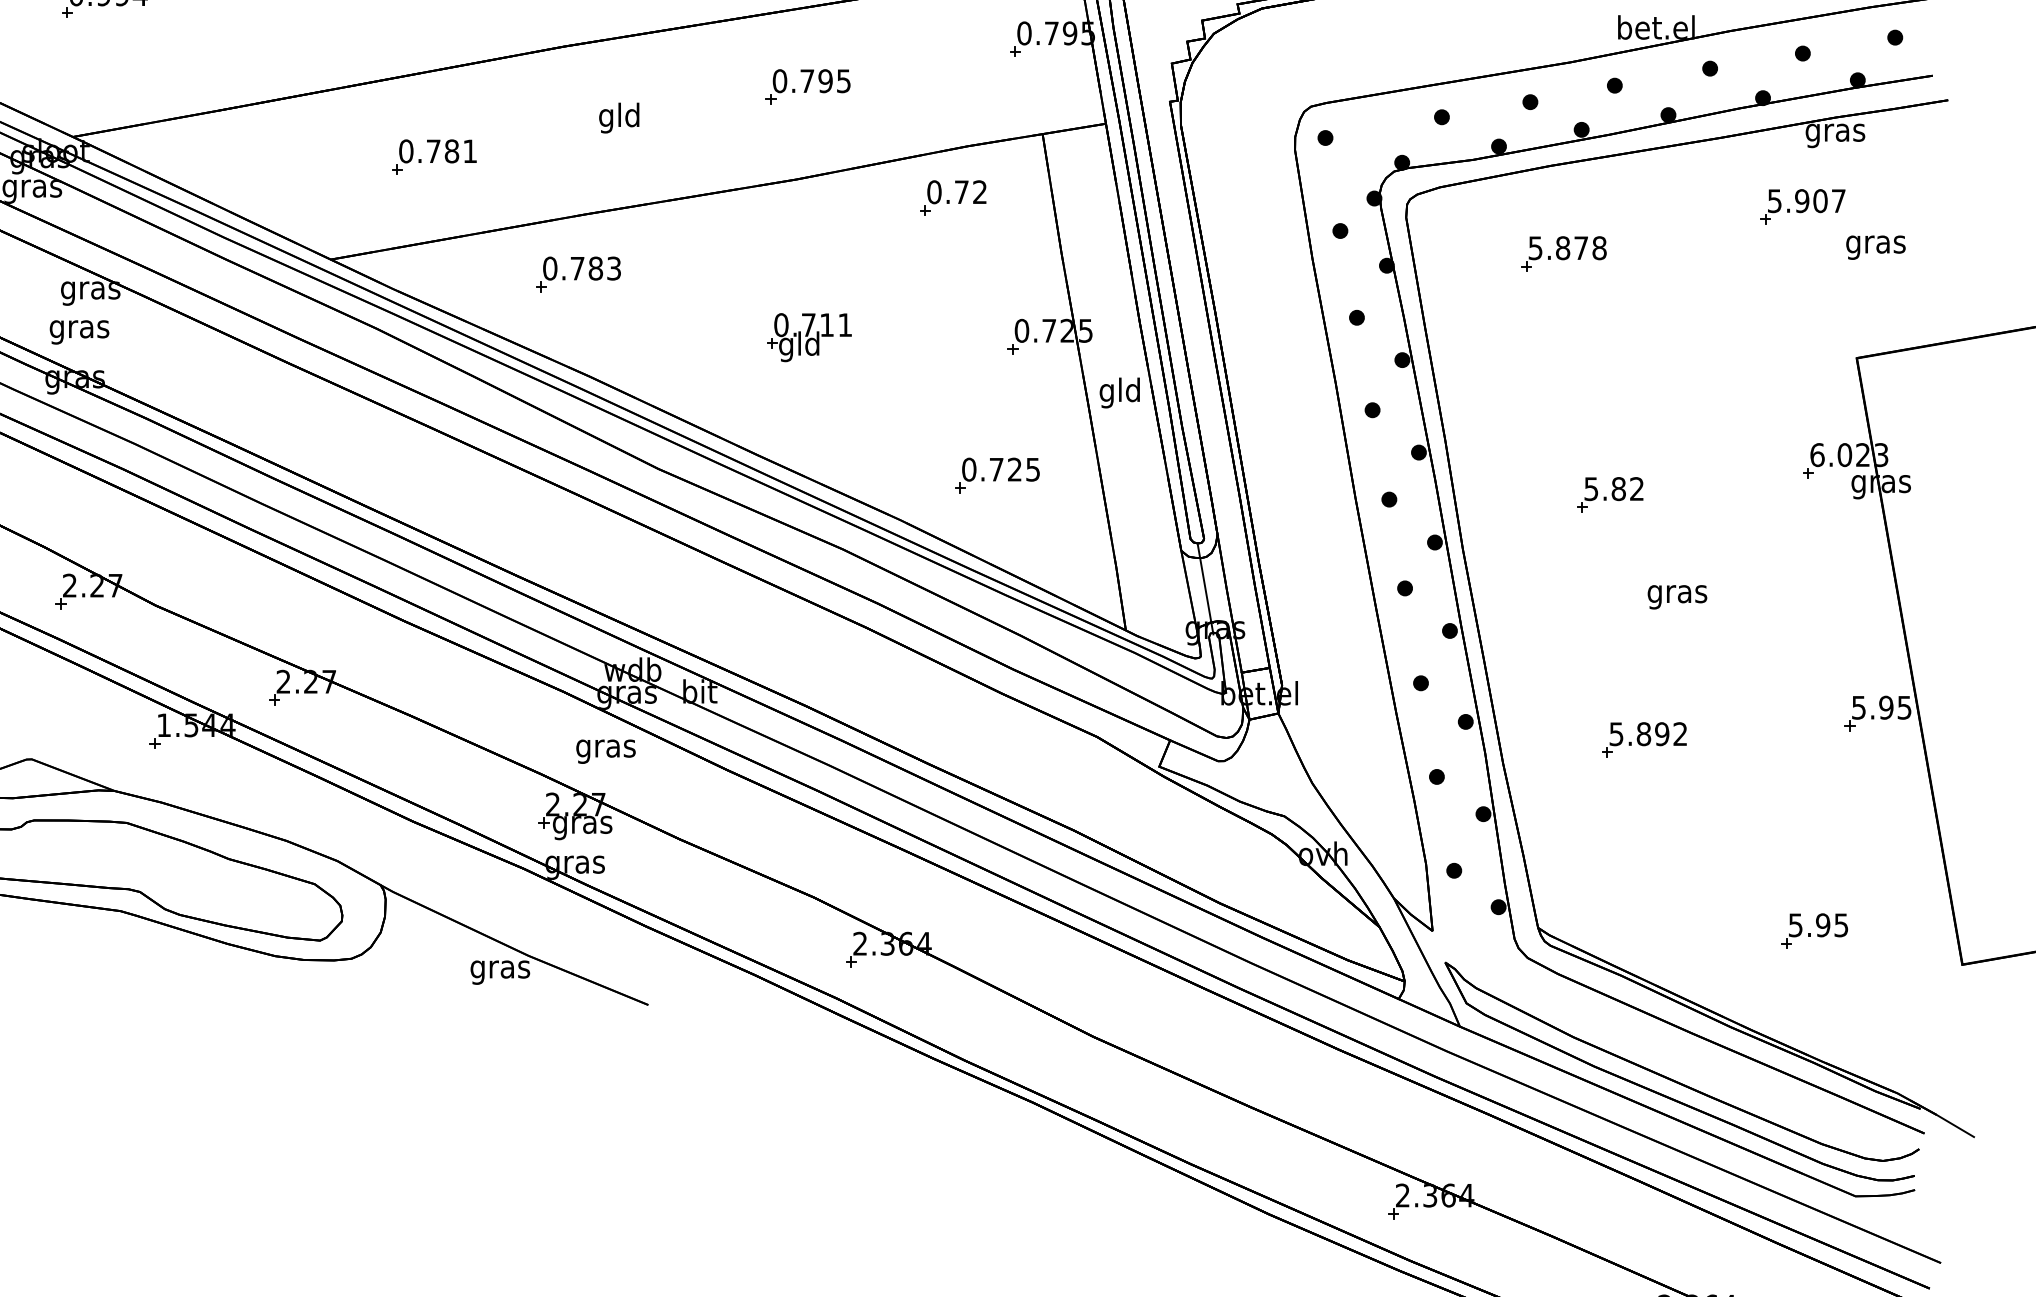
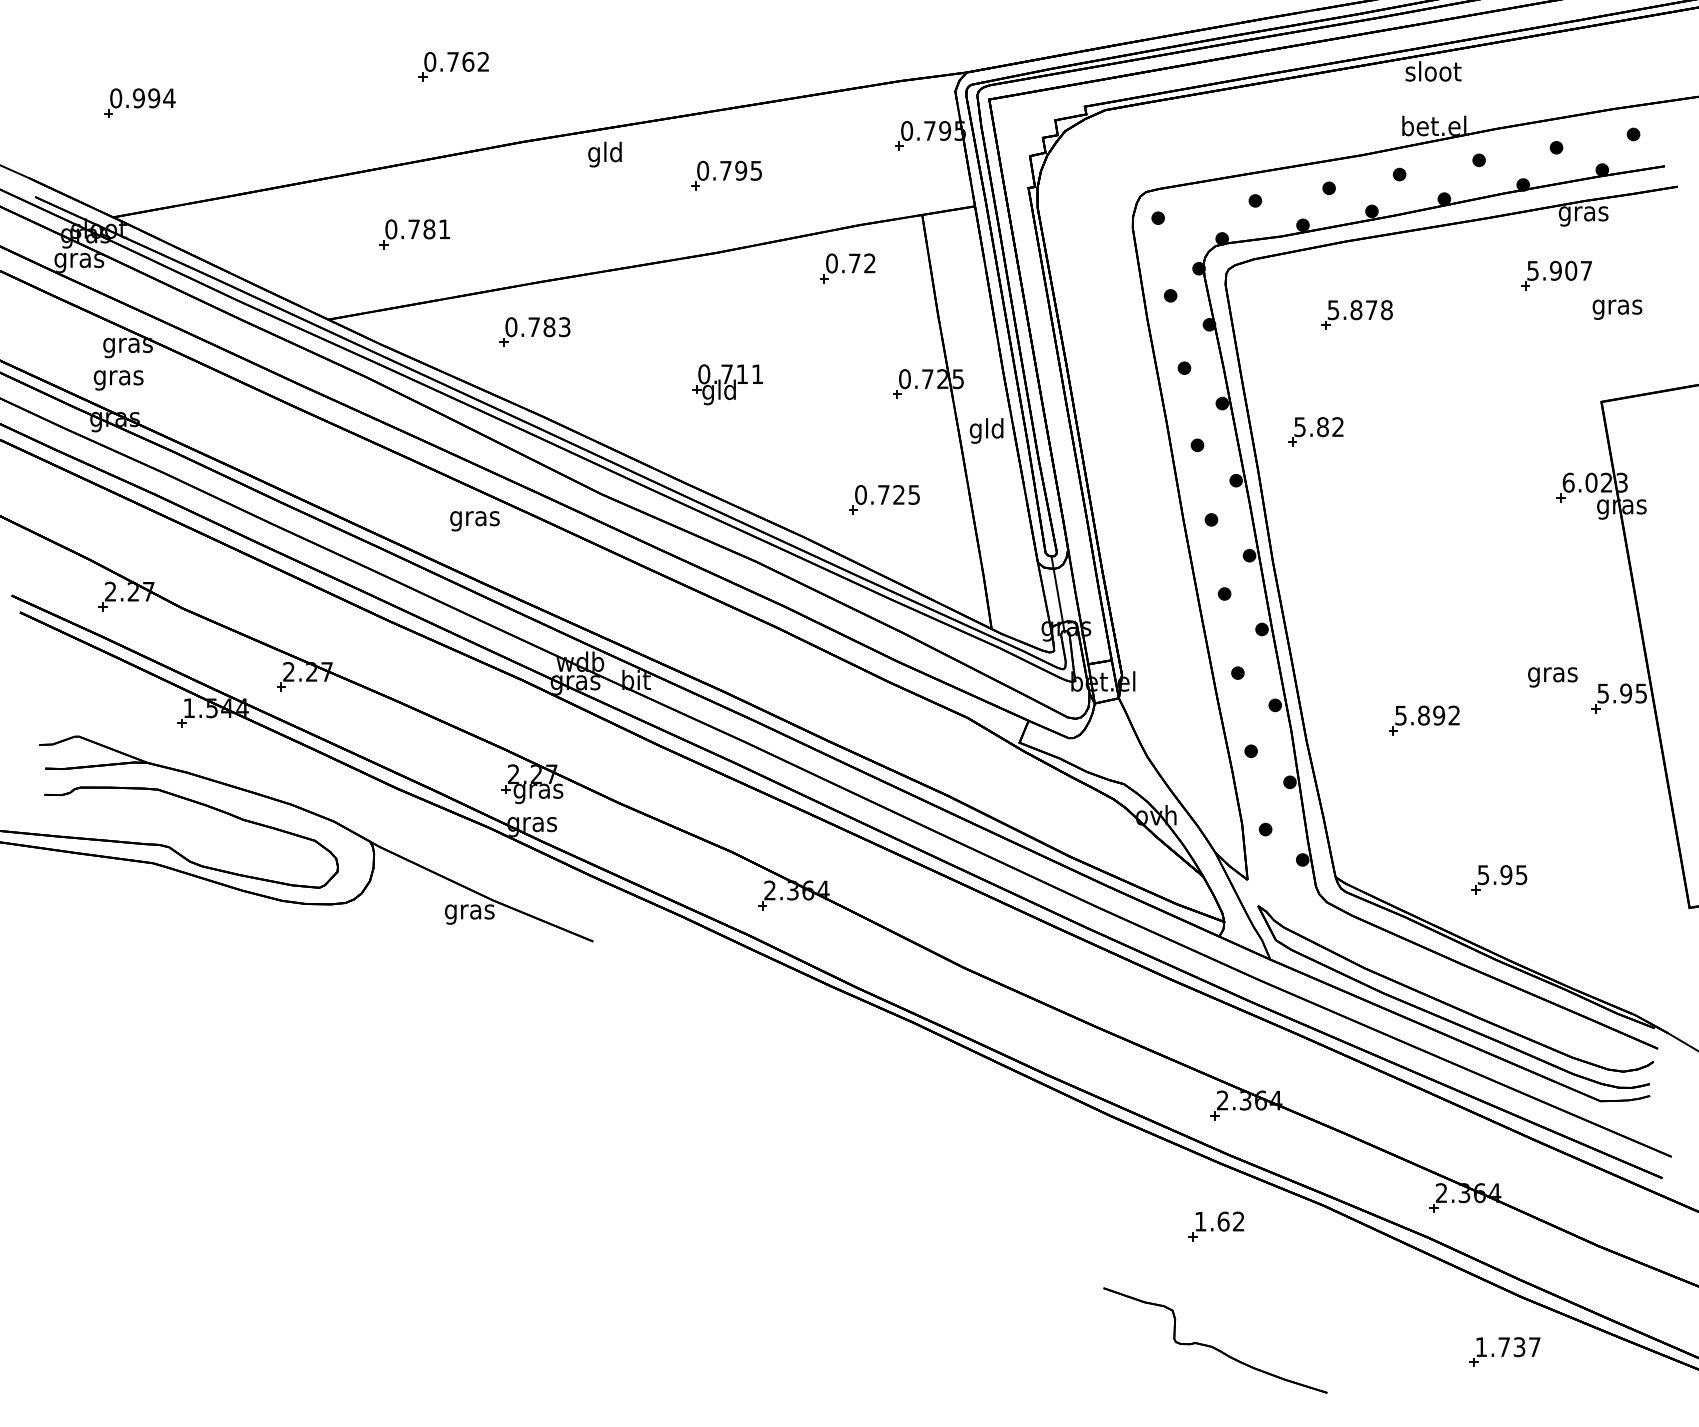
text: (618, 117) -> (604, 154), moved
part: (1609, 494) -> (1315, 431), moved
text: (1677, 597) -> (1552, 677), moved
text: (605, 752) -> (474, 521), moved
part: (1814, 930) -> (1499, 879), moved

